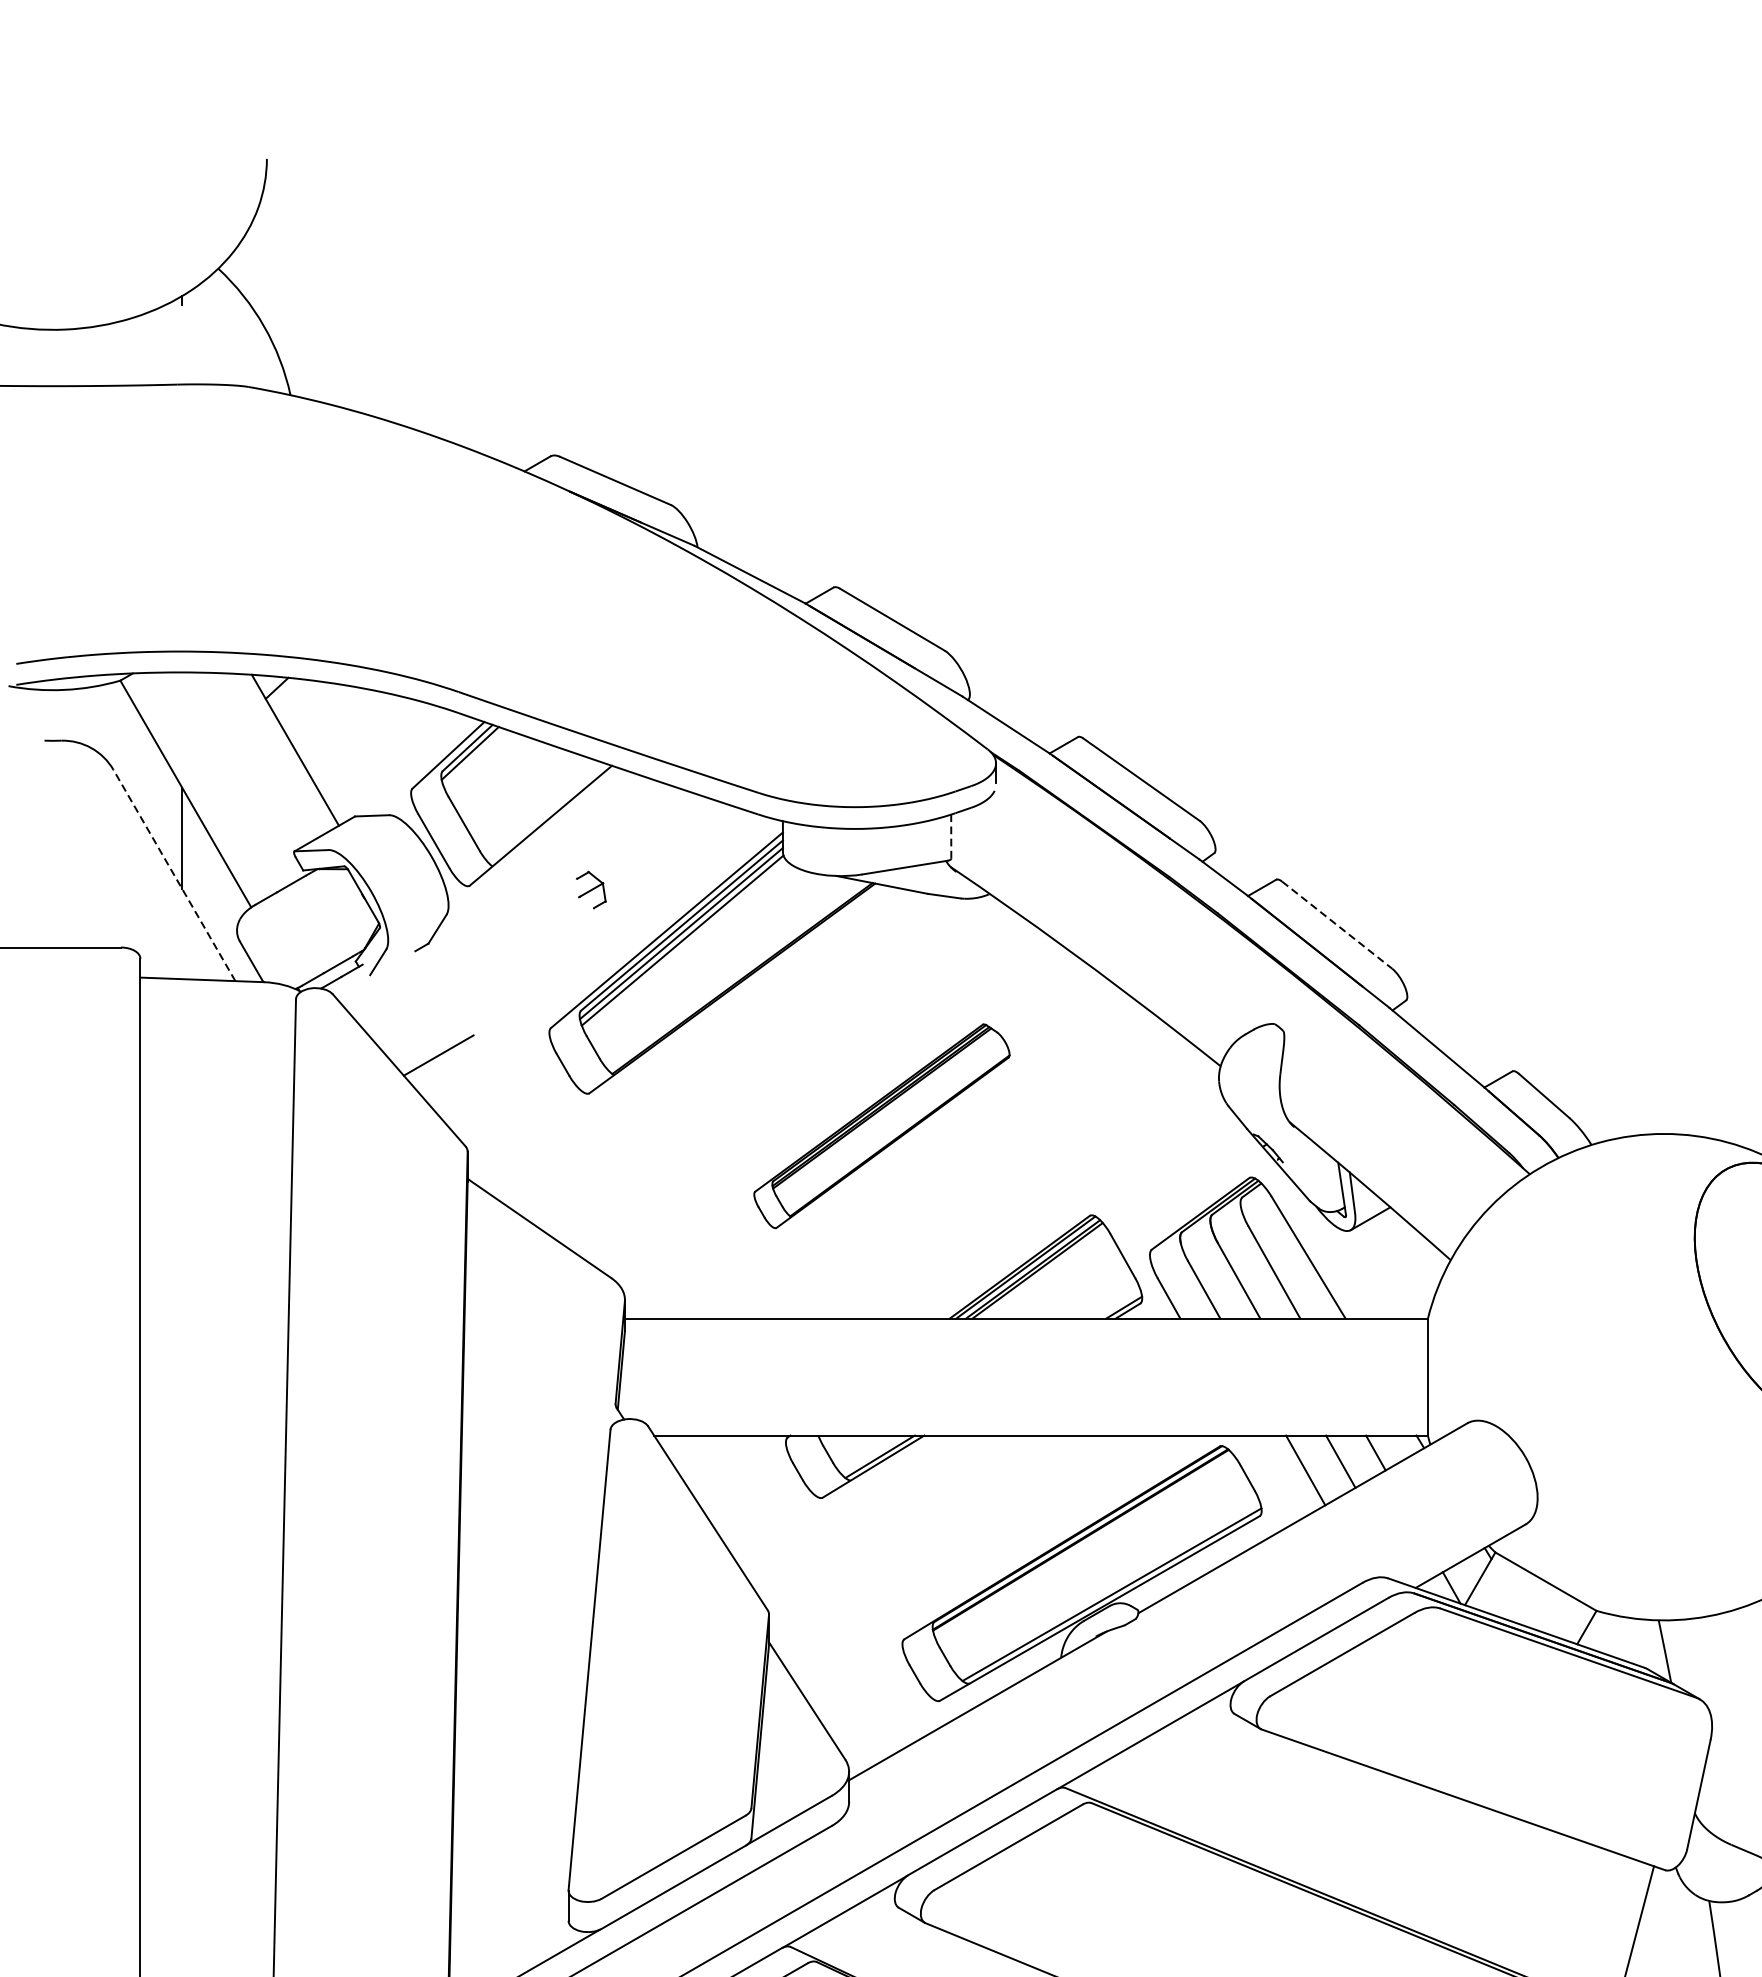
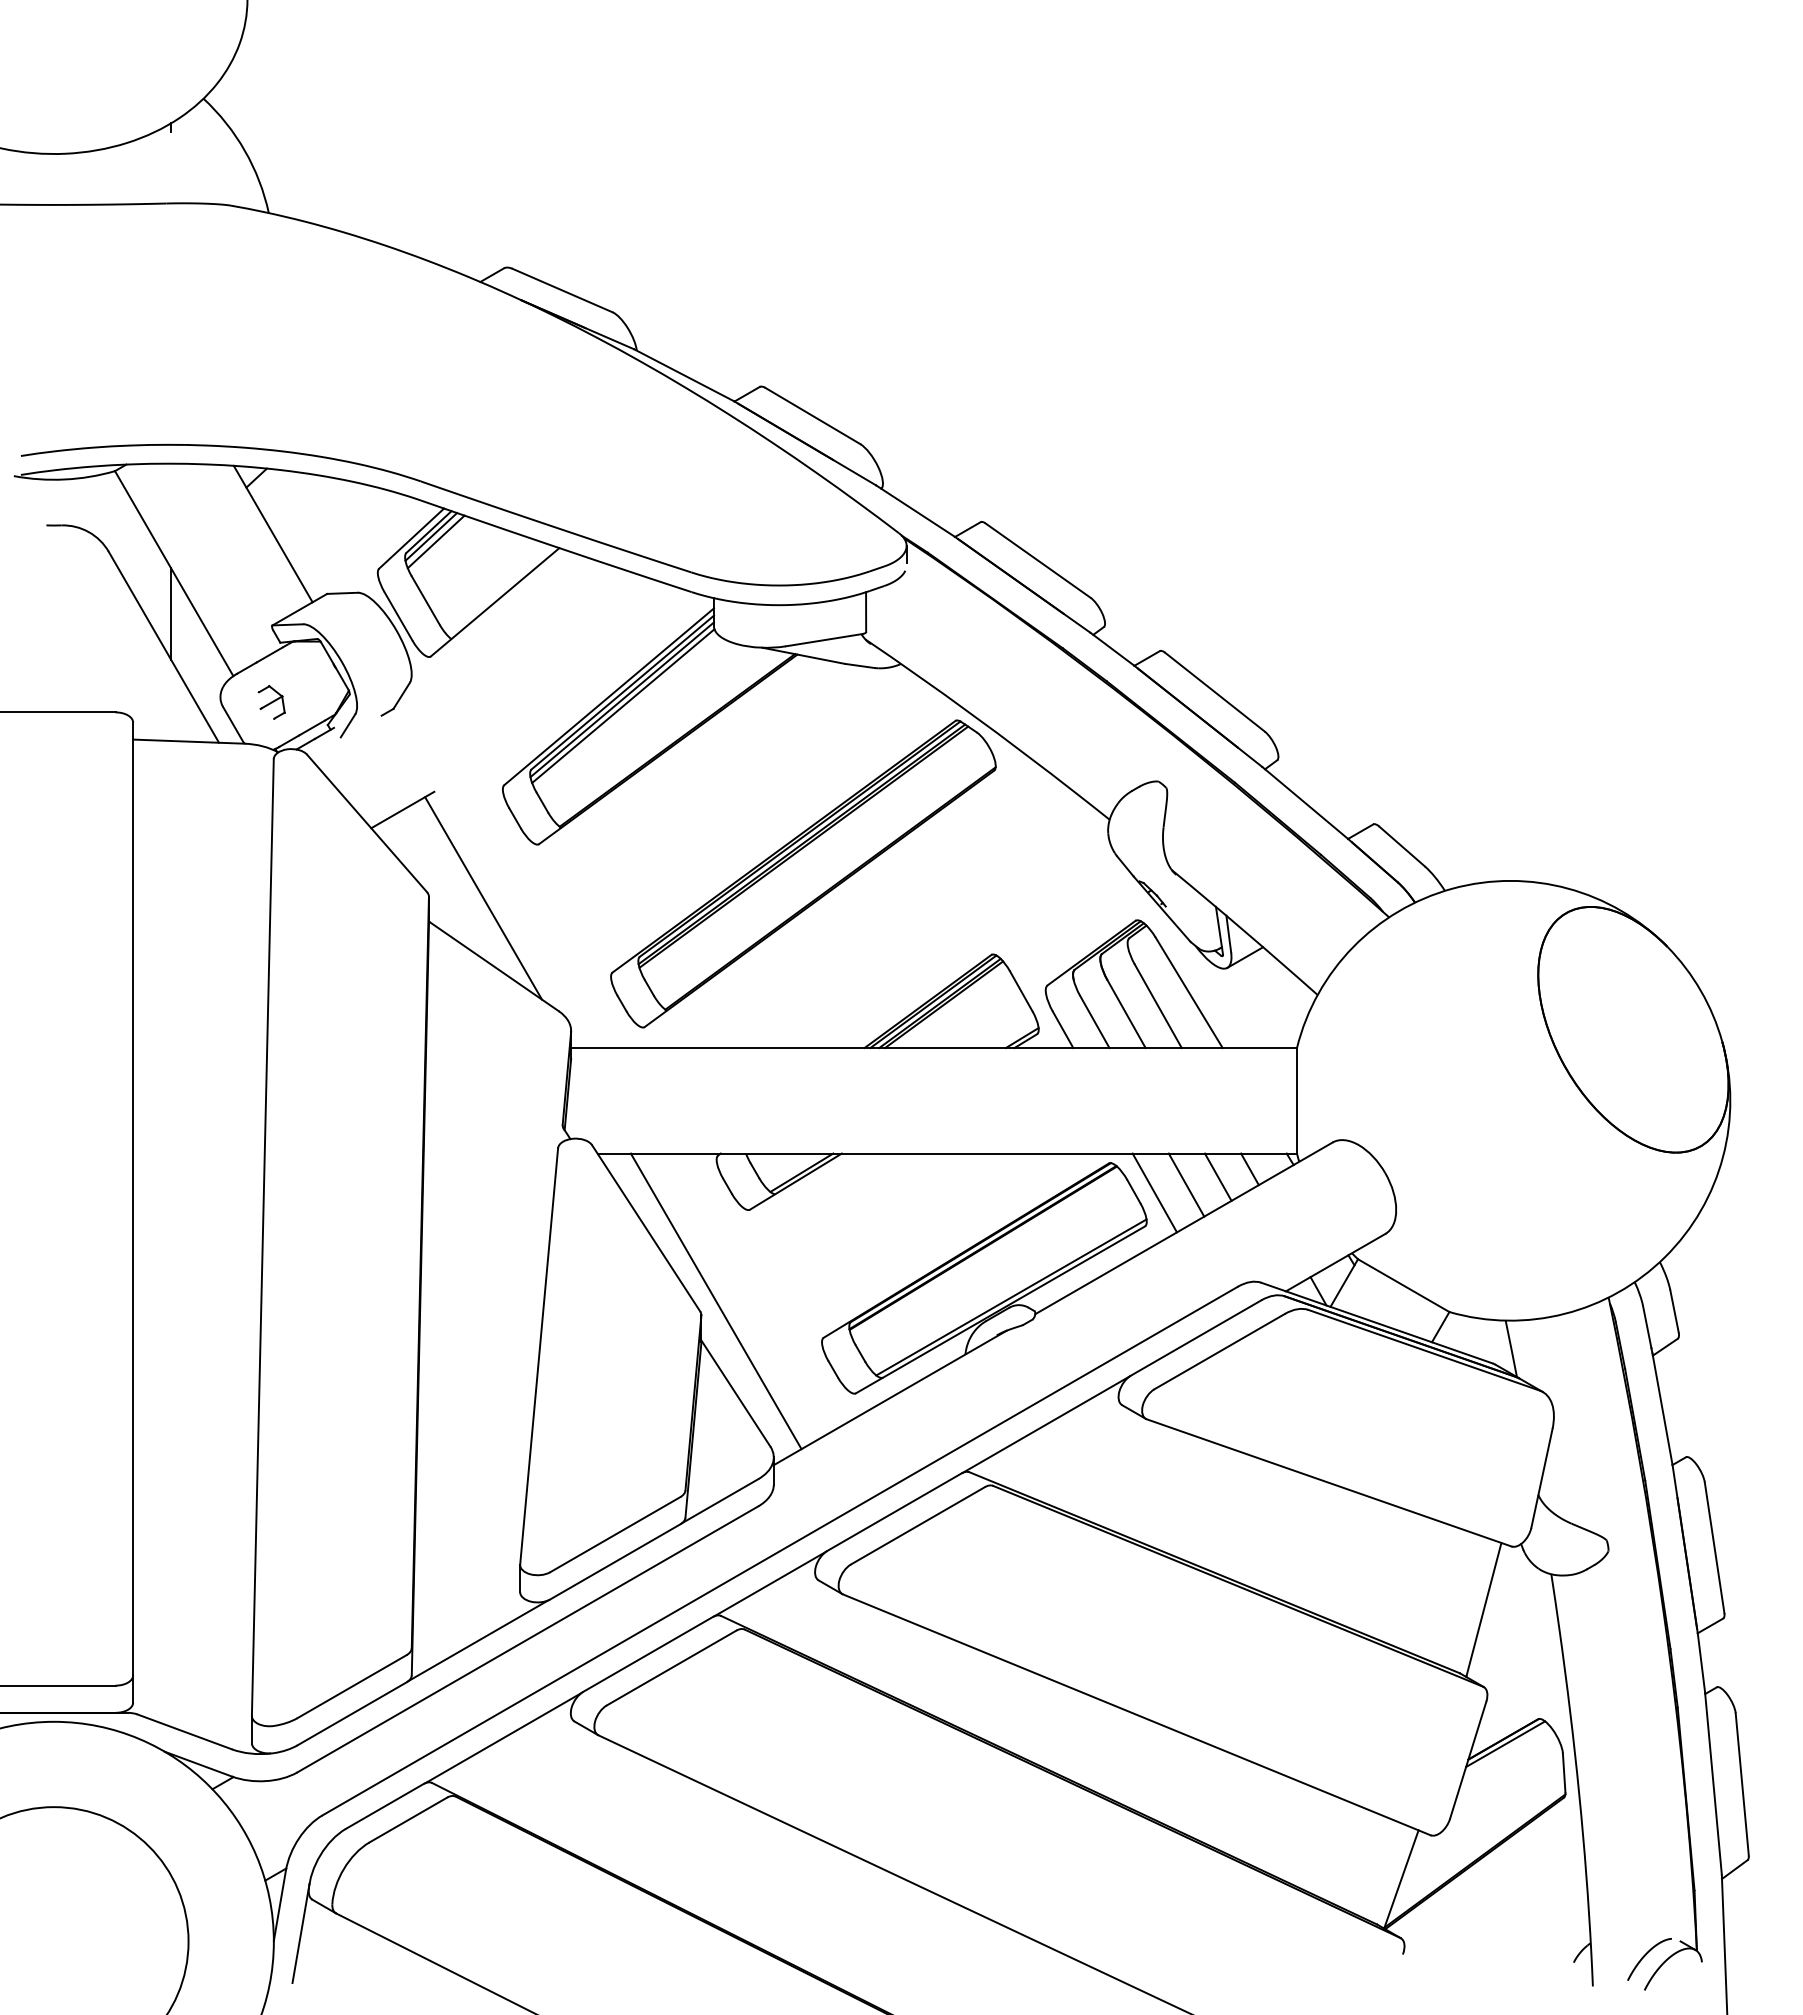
line: (474, 758) -> (435, 541), added
line: (951, 837) -> (866, 612), dashed -> solid
line: (174, 874) -> (163, 646), dashed -> solid
part: (591, 890) -> (271, 702), moved
line: (1337, 925) -> (1215, 692), dashed -> solid
part: (881, 1125) -> (803, 873), size x1.67
line: (528, 1153) -> (483, 898), added
line: (1270, 1478) -> (1154, 1192), added
line: (784, 1599) -> (715, 1301), added

